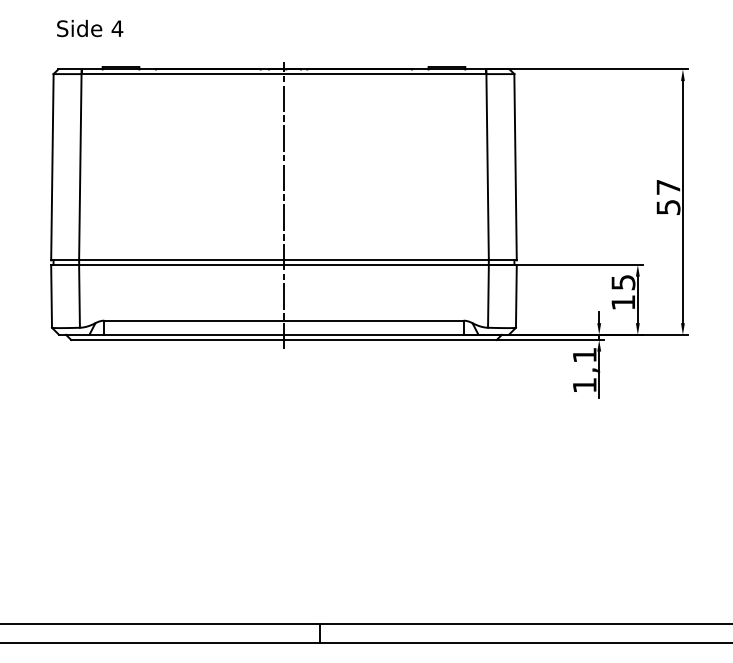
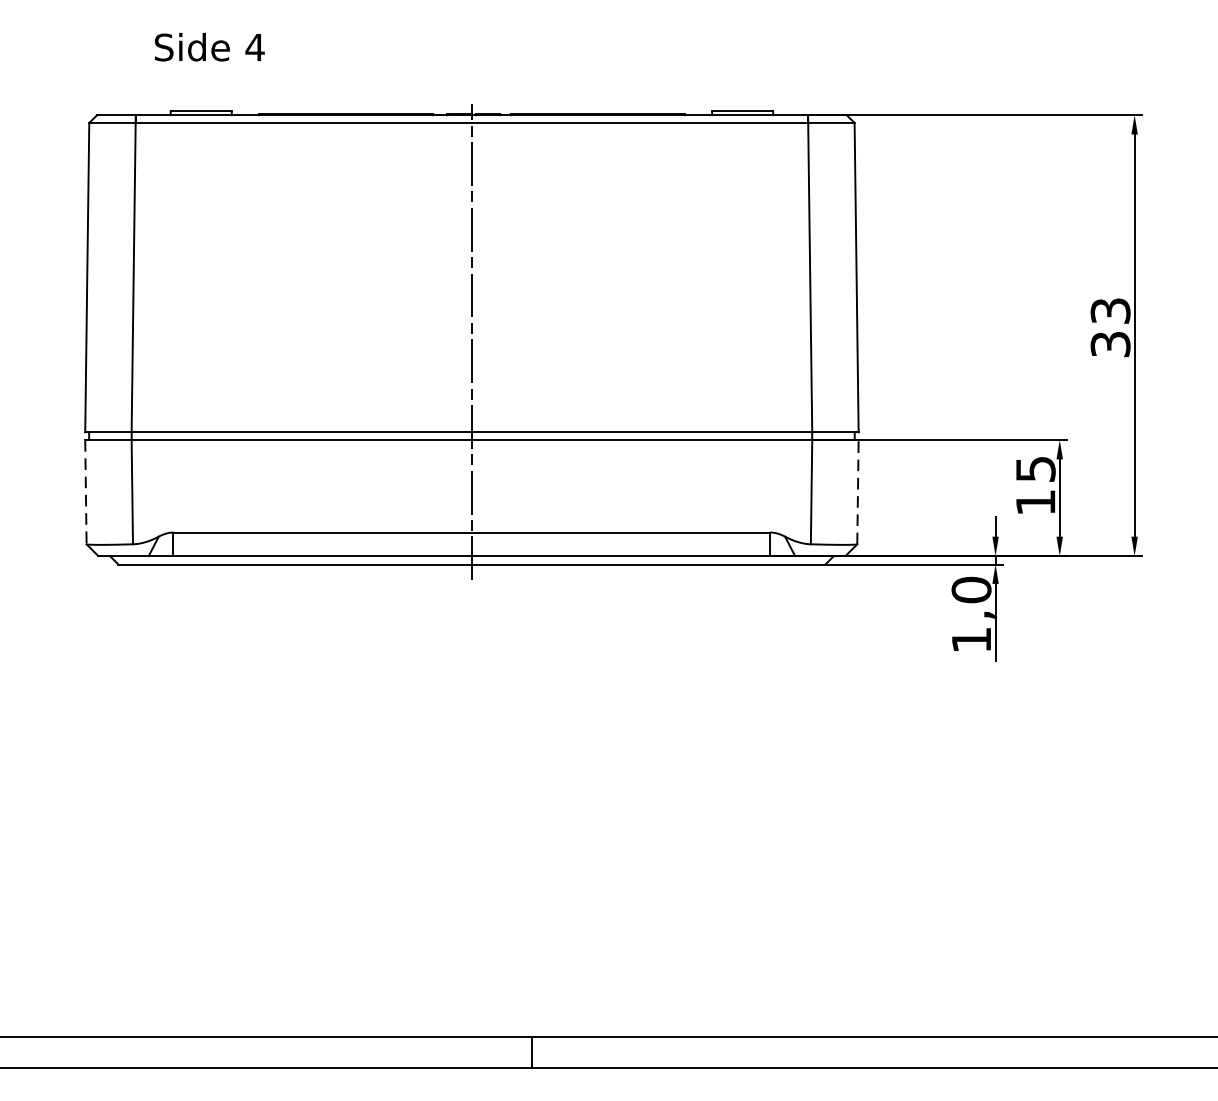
text: (90, 28) -> (210, 47), moved
text: (668, 196) -> (1110, 326), 57 -> 33
line: (516, 295) -> (858, 490), solid -> dashed
line: (51, 296) -> (85, 492), solid -> dashed
text: (584, 355) -> (971, 590), 1,1 -> 1,0

